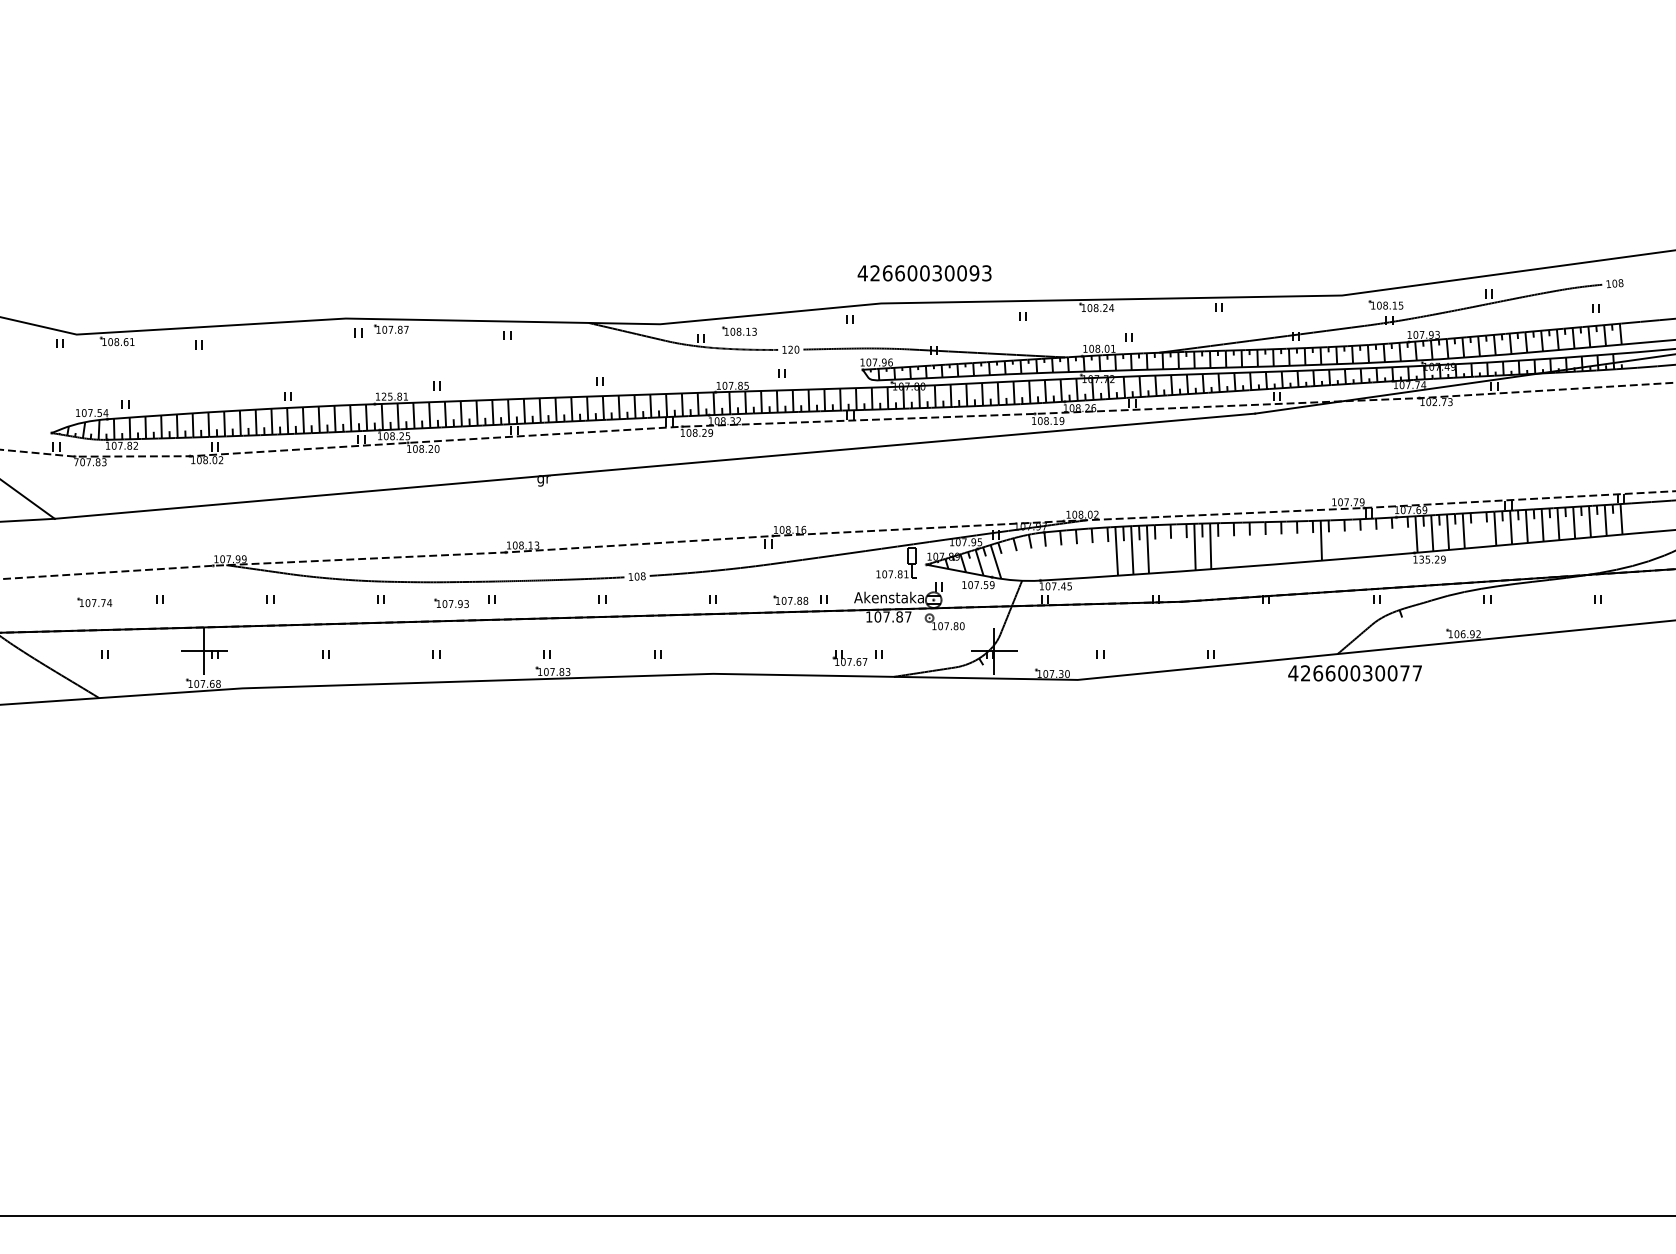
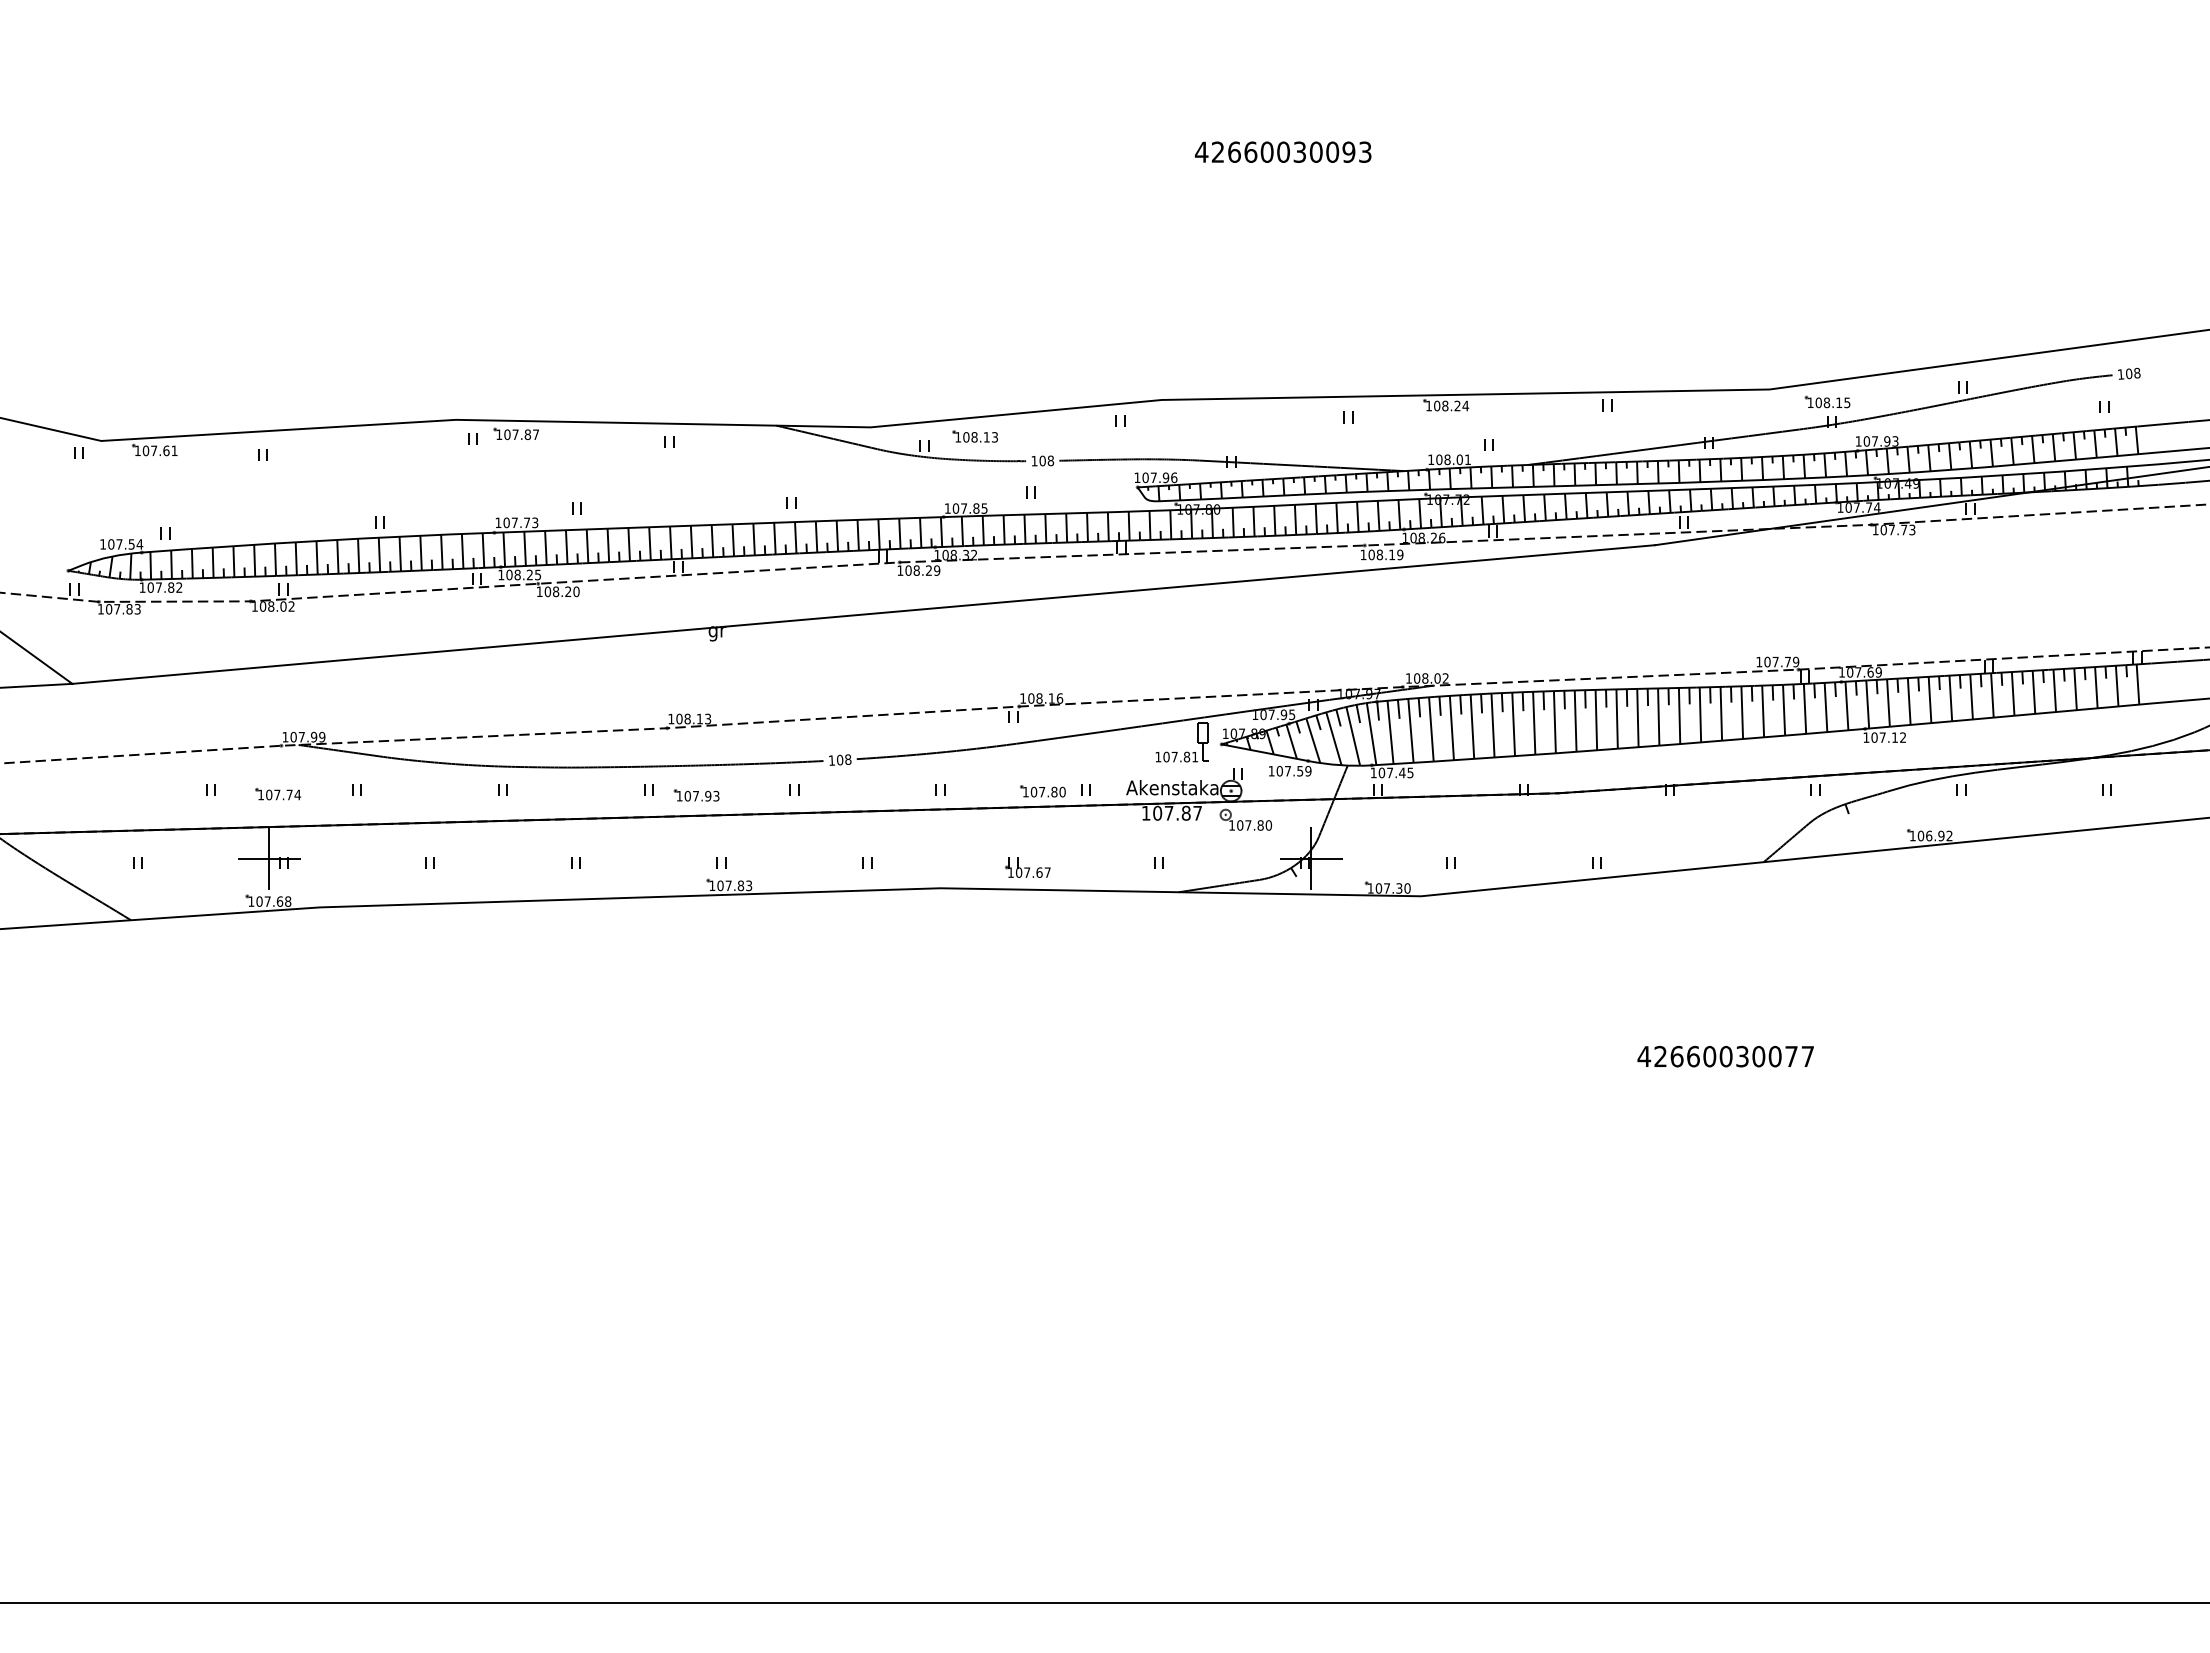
text: (924, 272) -> (1283, 151), moved
text: (117, 341) -> (154, 450), 108.61 -> 107.61
text: (793, 349) -> (1046, 460), 120 -> 108
text: (394, 396) -> (520, 522), 125.81 -> 107.73
text: (1434, 401) -> (1891, 529), 102.73 -> 107.73
text: (76, 462) -> (100, 609), 707.83 -> 107.83
line: (1479, 529) -> (1950, 698), added
line: (1400, 535) -> (1846, 705), added
line: (1384, 536) -> (1825, 707), added
line: (1368, 537) -> (1804, 708), added
line: (1353, 538) -> (1784, 709), added
line: (1337, 539) -> (1763, 711), added
line: (1305, 541) -> (1721, 713), added
line: (1273, 542) -> (1679, 715), added
line: (1289, 542) -> (1700, 714), added
line: (1257, 543) -> (1658, 716), added
line: (1241, 544) -> (1637, 717), added
line: (1225, 545) -> (1616, 718), added
line: (1163, 548) -> (1534, 722), added
line: (1178, 548) -> (1554, 722), added
line: (1100, 551) -> (1451, 727), added
line: (1085, 553) -> (1431, 729), added
line: (1069, 554) -> (1410, 730), added
line: (1054, 555) -> (1390, 732), added
line: (1040, 557) -> (1371, 734), added
line: (1026, 558) -> (1353, 736), added
text: (1432, 559) -> (1888, 737), 135.29 -> 107.12
line: (1011, 560) -> (1333, 738), added
text: (805, 601) -> (1062, 792), 107.88 -> 107.80
part: (95, 602) -> (278, 794), moved
part: (451, 603) -> (696, 795), moved
part: (849, 658) -> (1027, 867), moved
text: (1354, 673) -> (1725, 1056), moved

